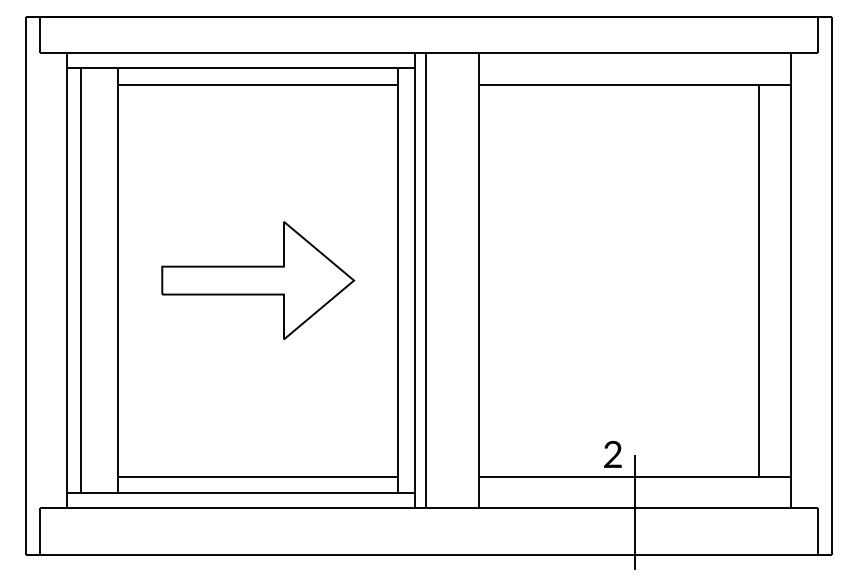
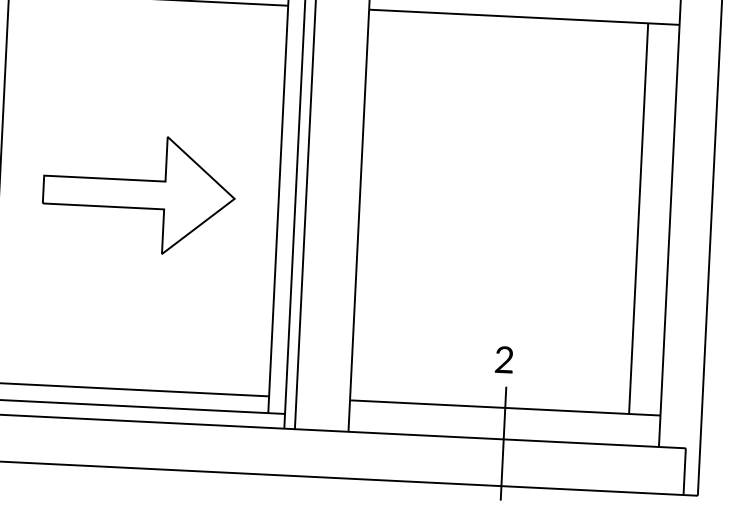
text: (612, 453) -> (503, 358), moved

